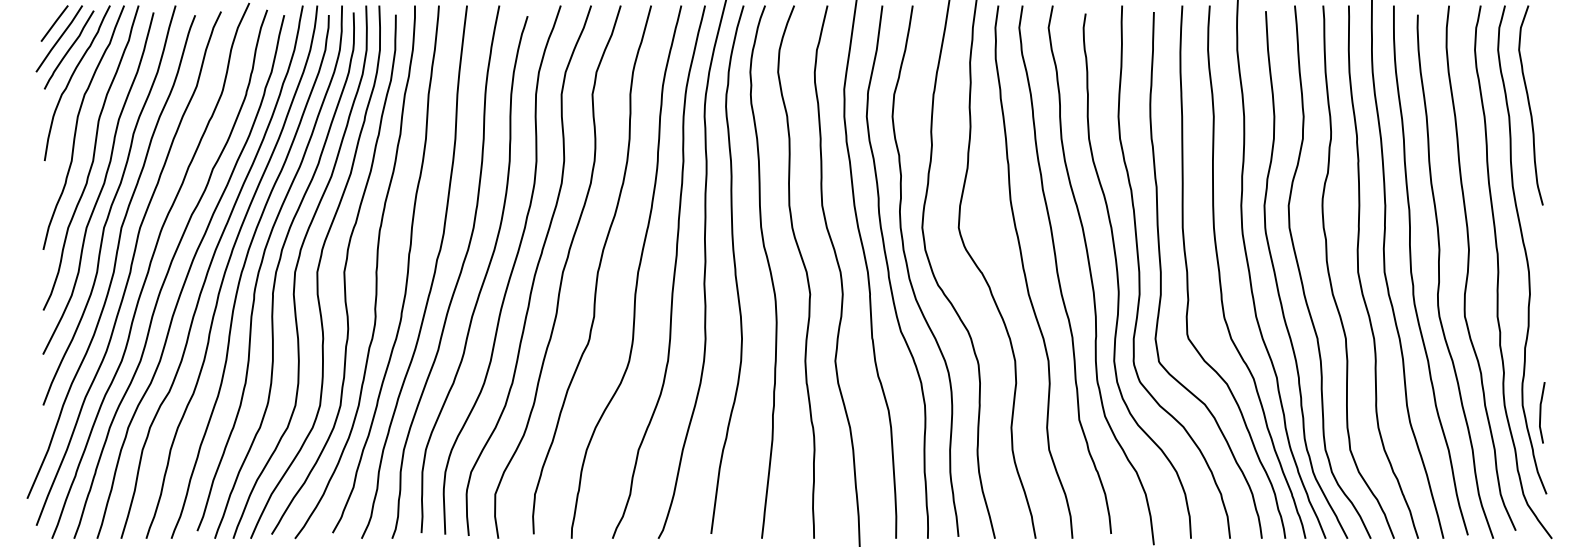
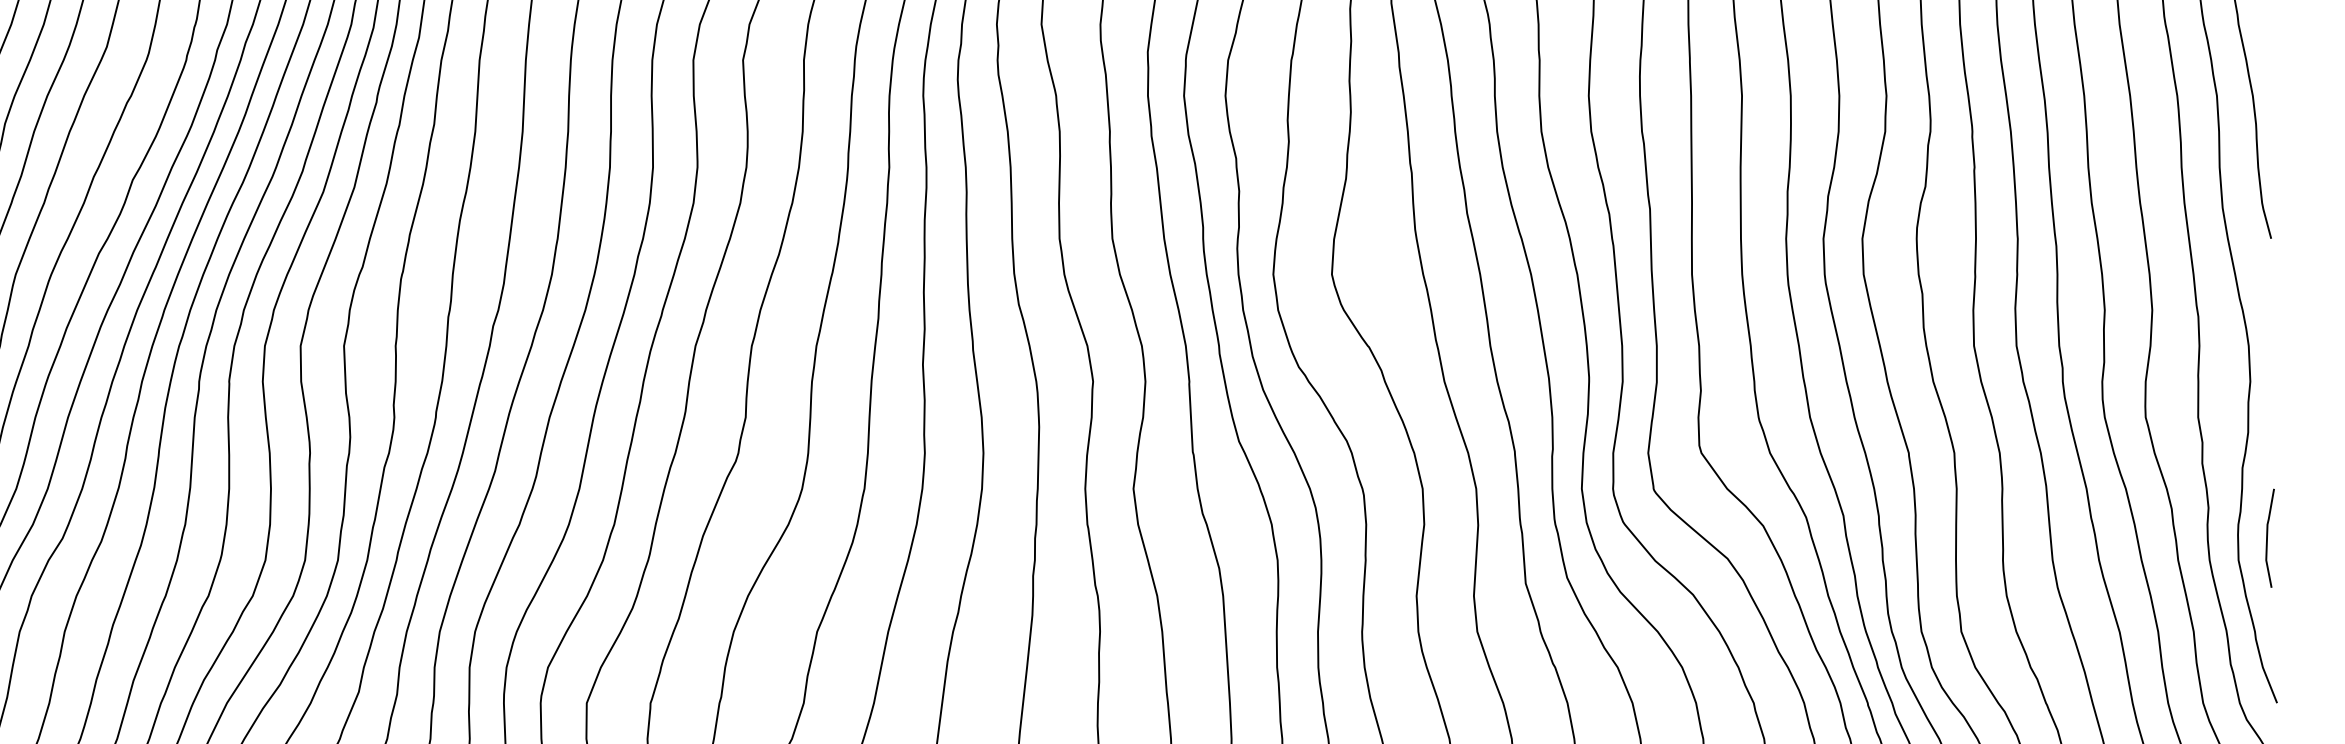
line: (1541, 412) -> (2268, 537), moved

